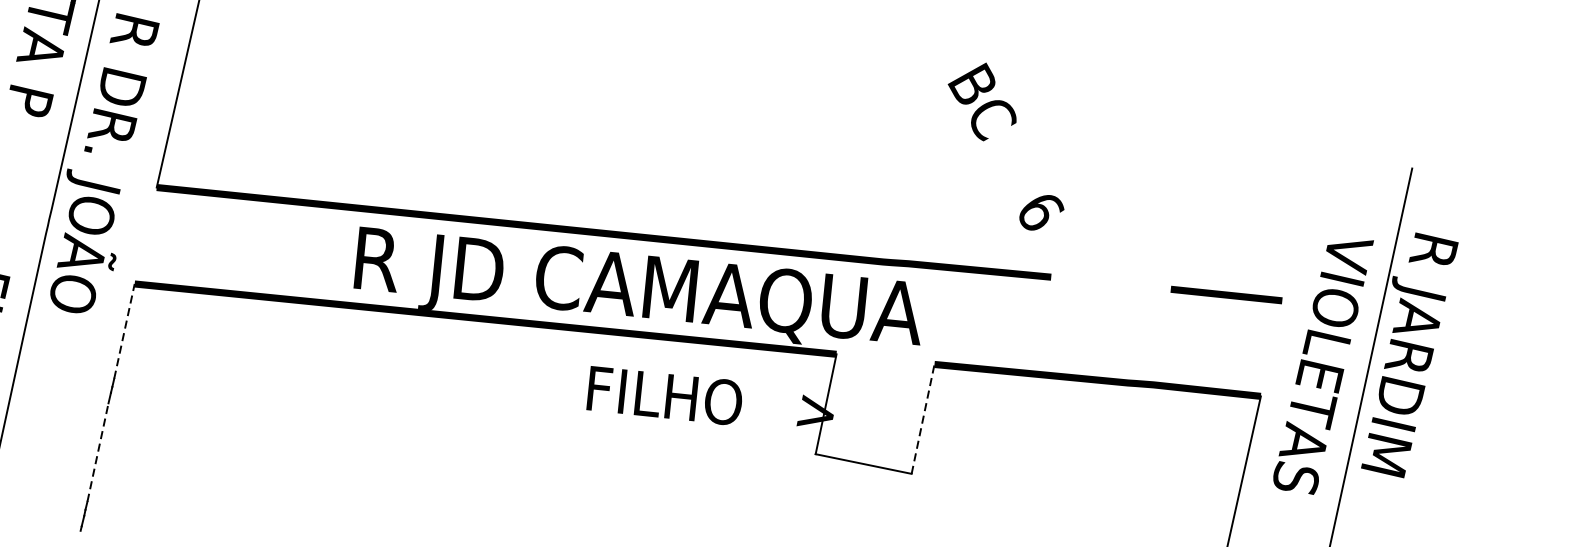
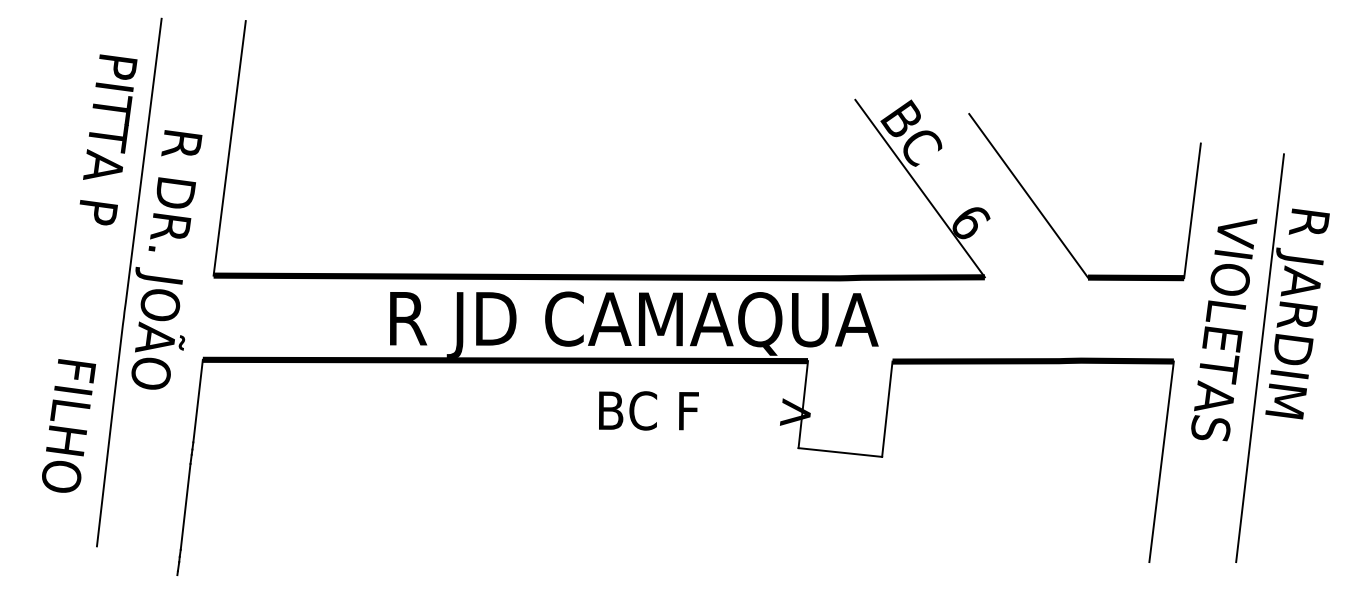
line: (985, 166) -> (919, 188), added
line: (1111, 187) -> (1028, 195), added
line: (1299, 223) -> (1192, 210), added
line: (124, 331) -> (198, 401), dashed -> solid
text: (667, 396) -> (667, 411), FILHO -> BC F
line: (923, 419) -> (887, 409), dashed -> solid
line: (97, 452) -> (185, 506), dashed -> solid

